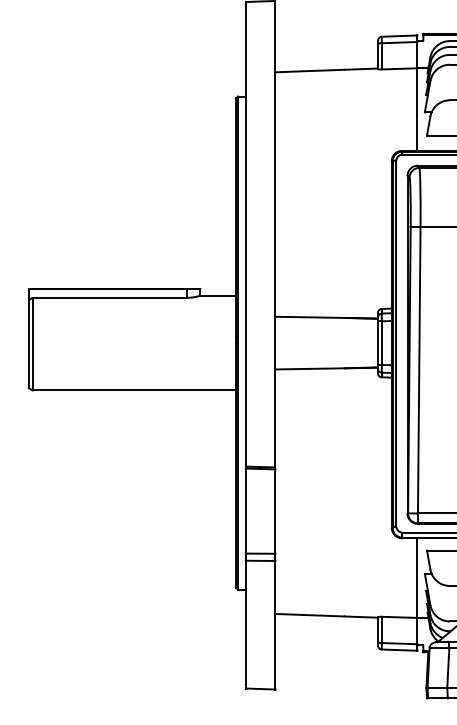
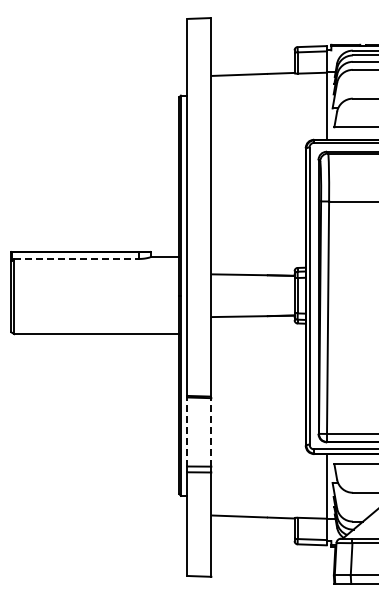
line: (110, 297) -> (77, 258), solid -> dashed
line: (246, 510) -> (187, 431), solid -> dashed
line: (275, 510) -> (211, 431), solid -> dashed

